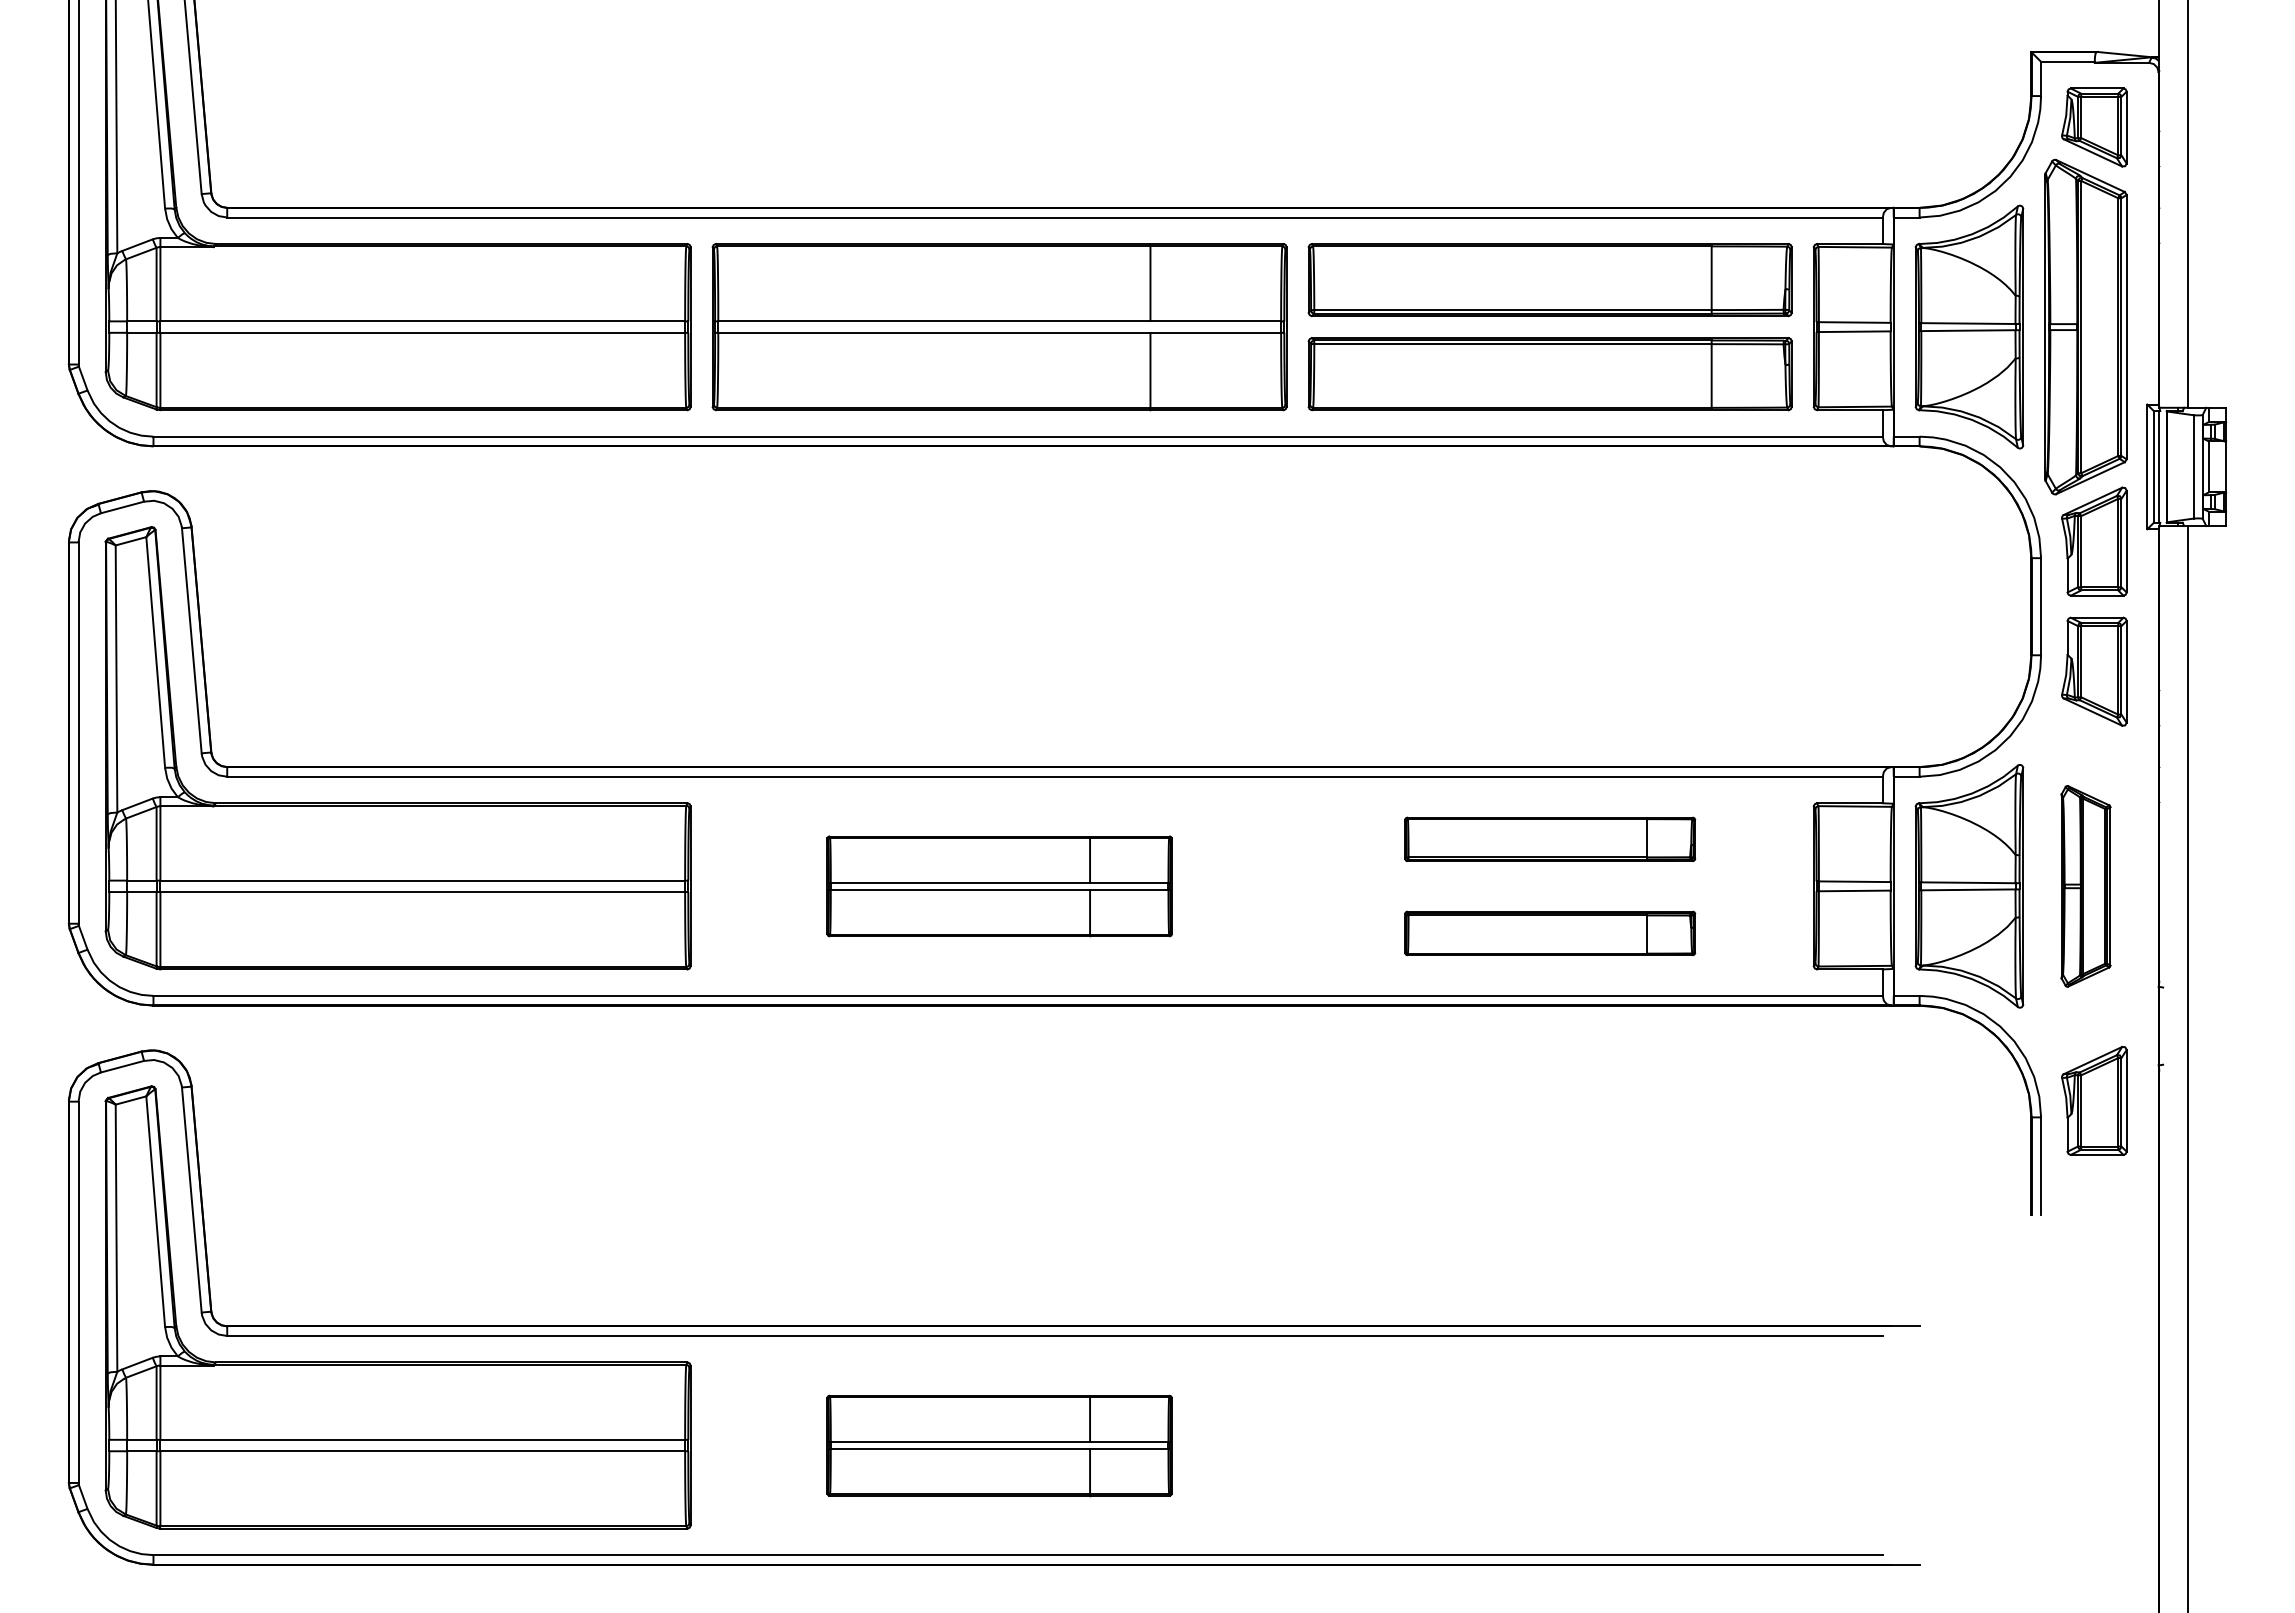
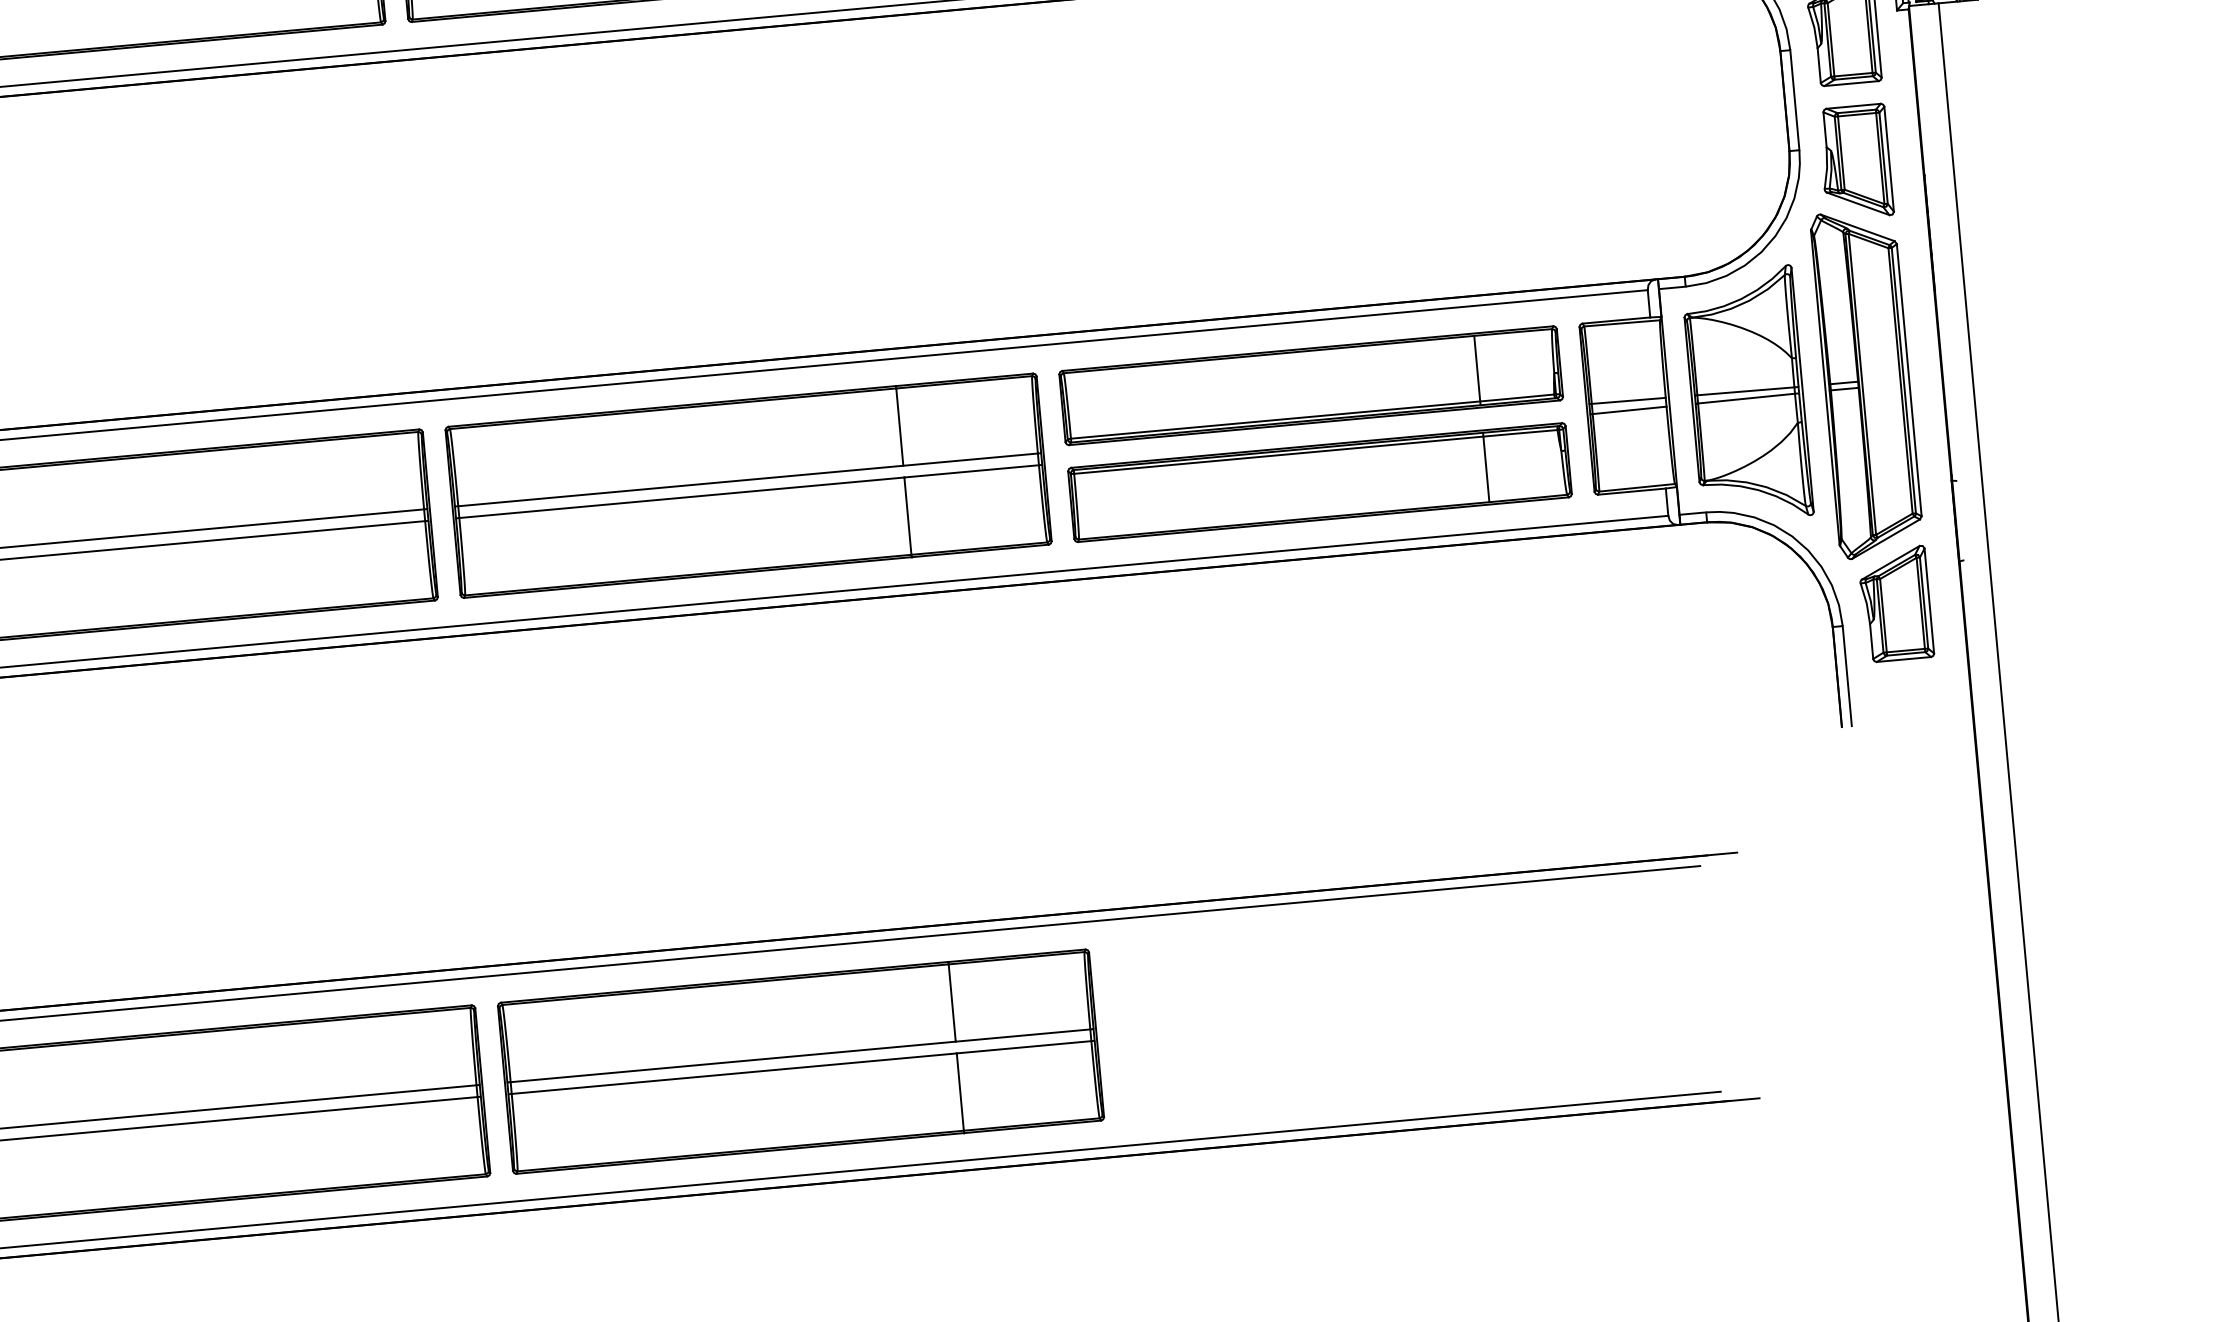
part: (1549, 839) -> (1310, 386), size x1.67
part: (999, 886) -> (748, 485), size x1.67
part: (2085, 886) -> (1866, 384), size x1.67
part: (1549, 933) -> (1319, 482), size x1.67
part: (999, 1445) -> (800, 1061), size x1.67

